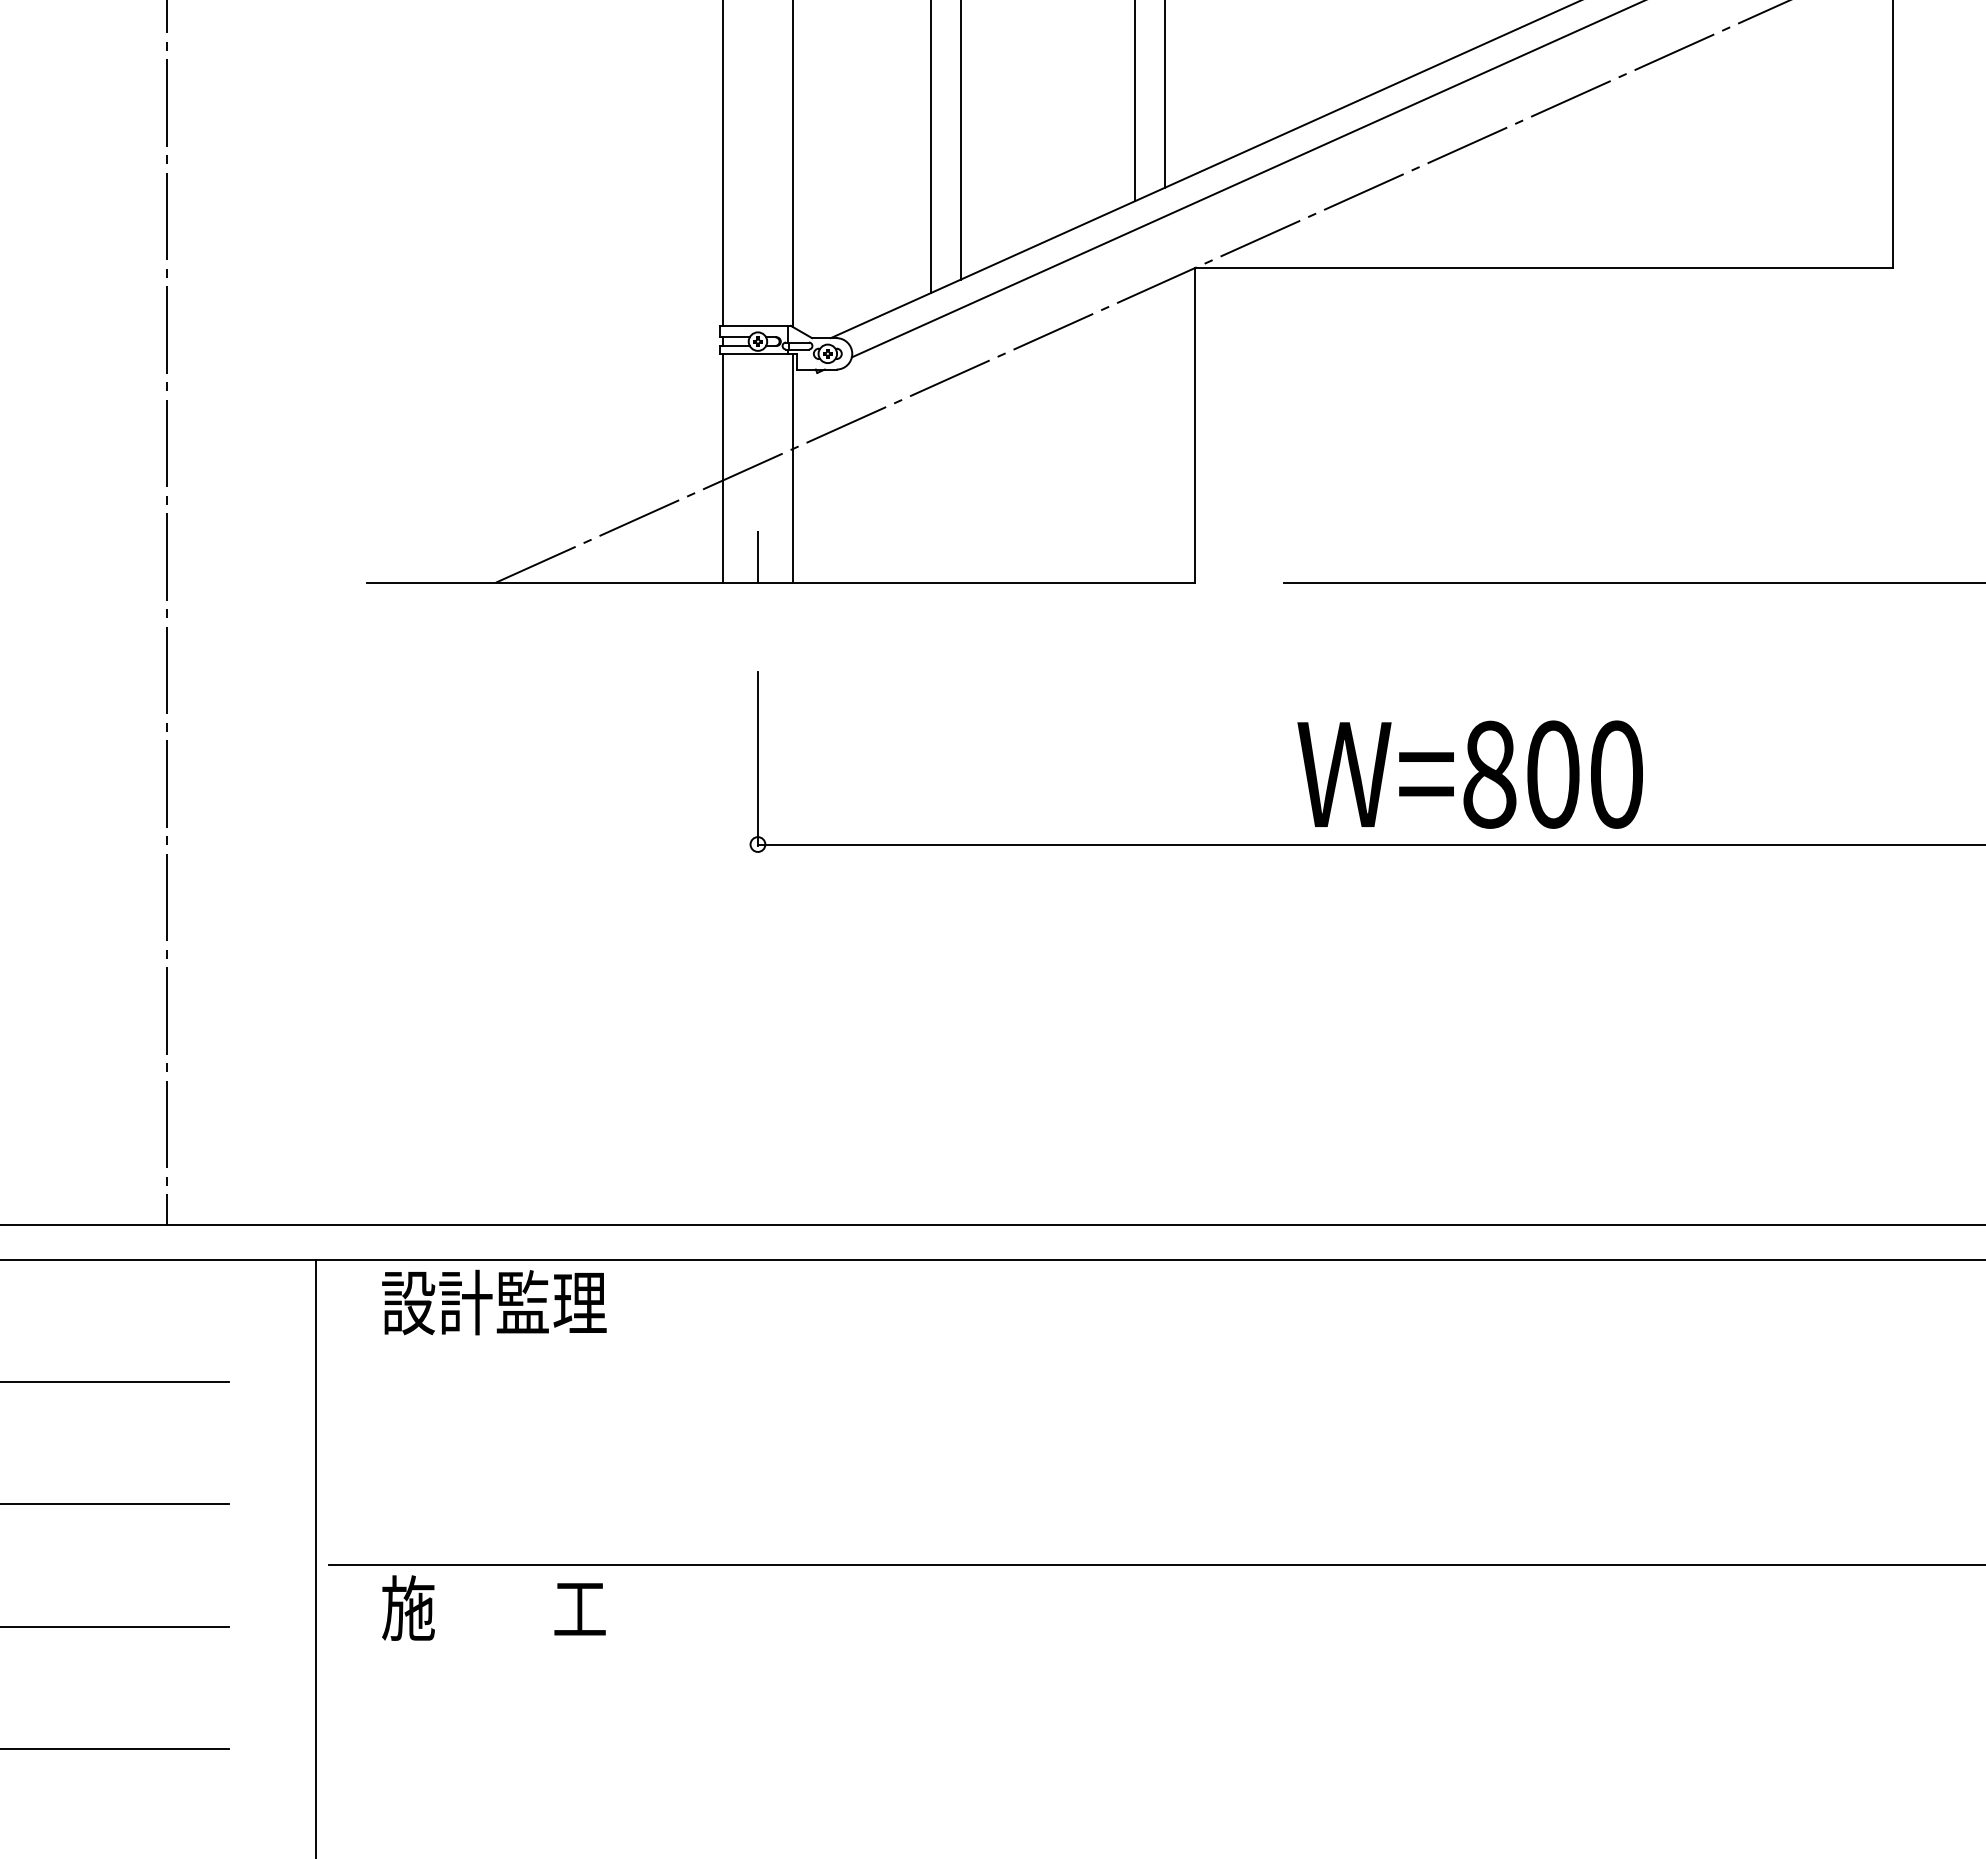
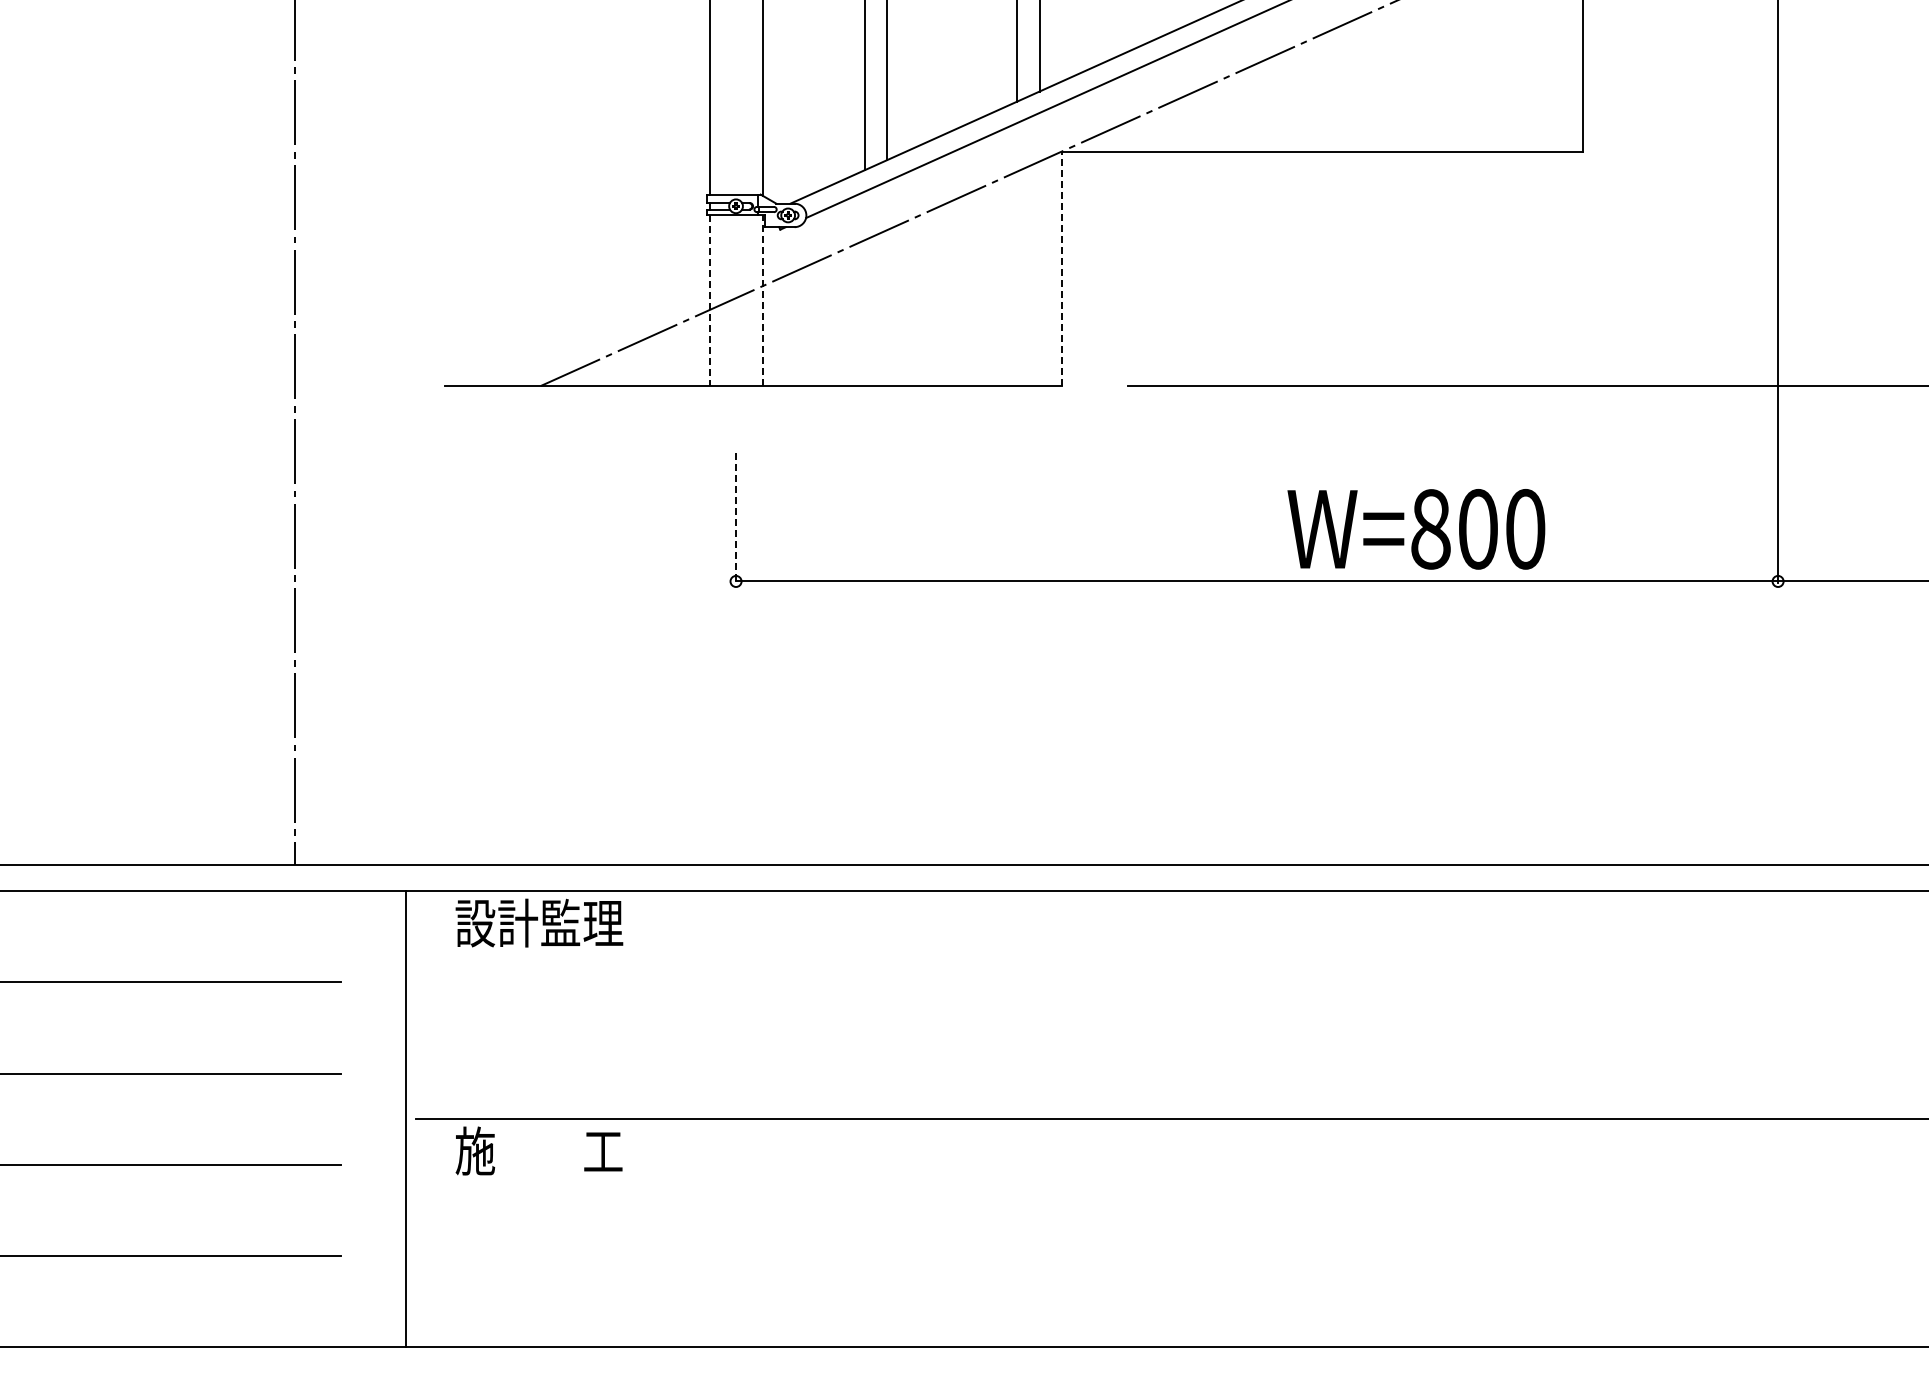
line: (1194, 424) -> (1061, 268), solid -> dashed
line: (793, 467) -> (762, 300), solid -> dashed
line: (722, 469) -> (709, 301), solid -> dashed
line: (758, 556) -> (736, 366), removed
line: (758, 760) -> (736, 518), solid -> dashed
text: (1470, 774) -> (1416, 529), moved

